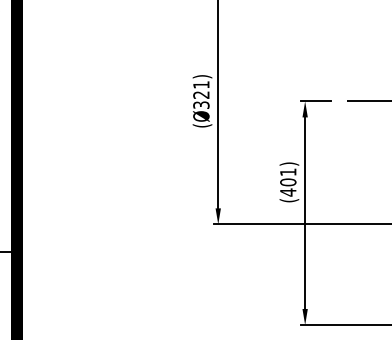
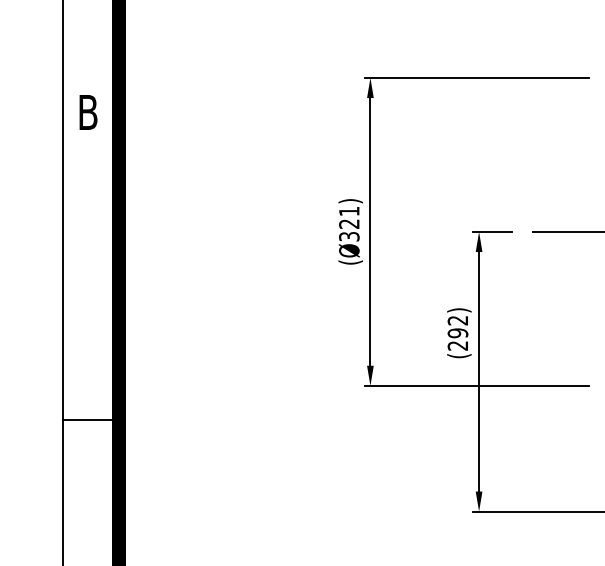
text: (287, 182) -> (457, 333), (401) -> (292)

